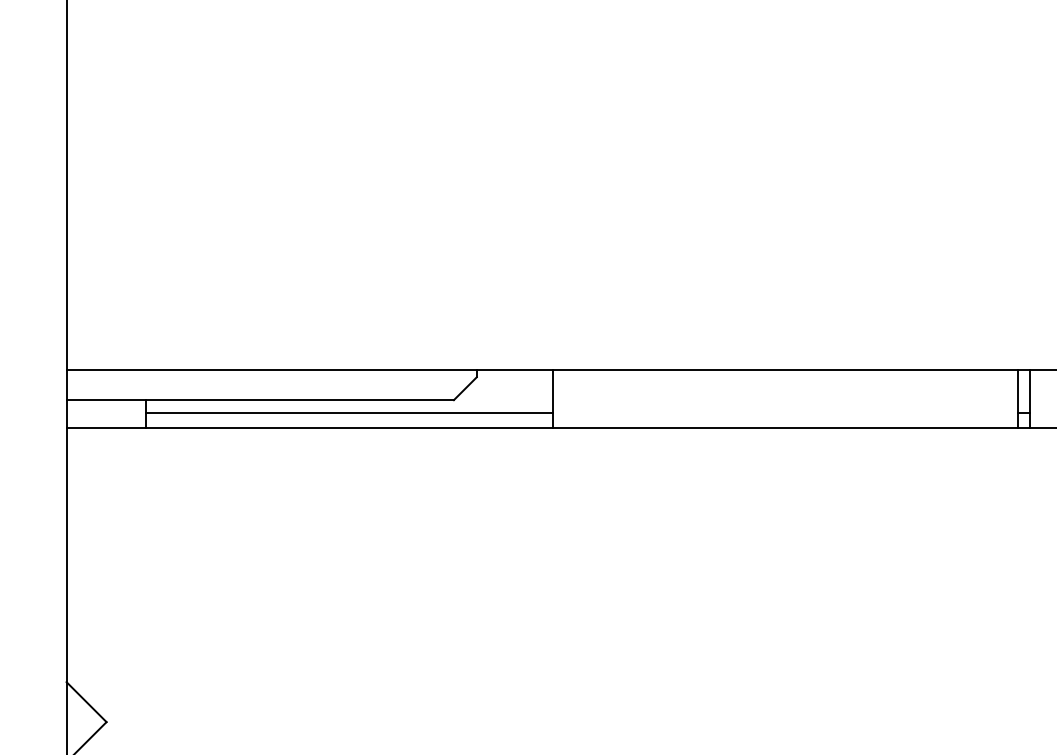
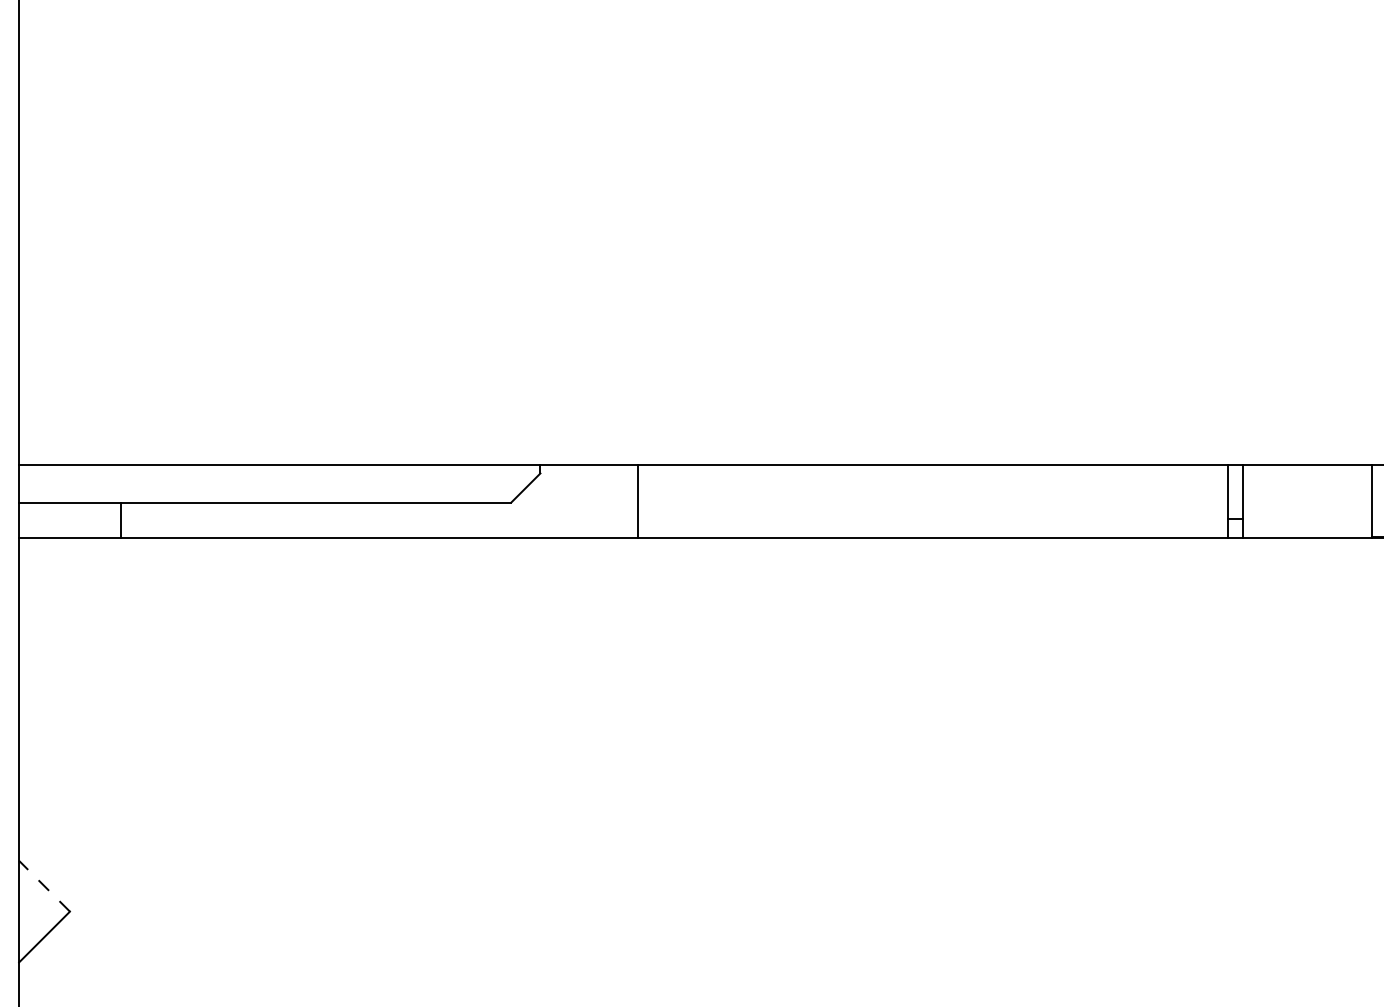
line: (349, 413) -> (378, 519), removed
line: (86, 702) -> (44, 886), solid -> dashed

